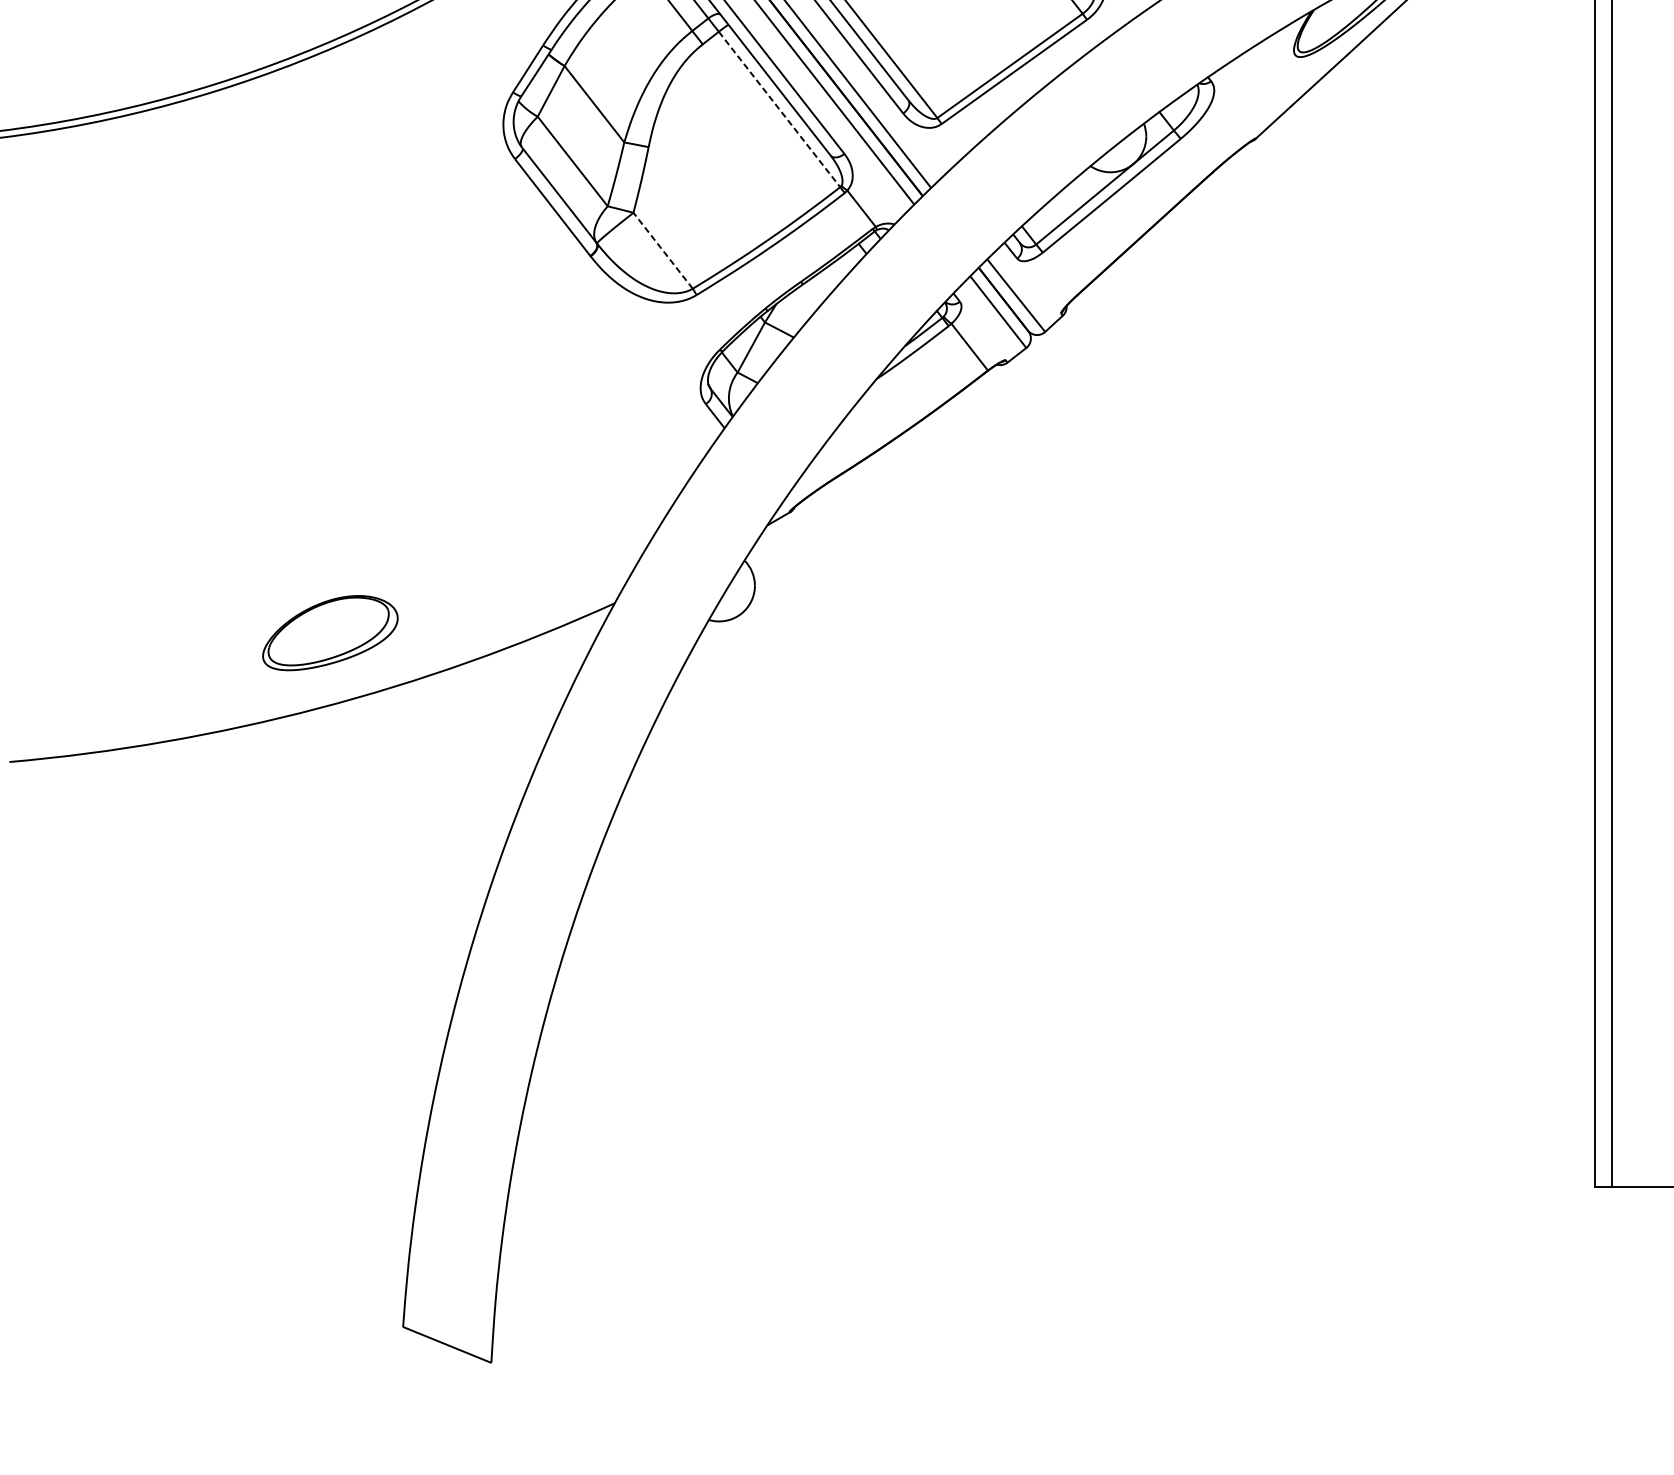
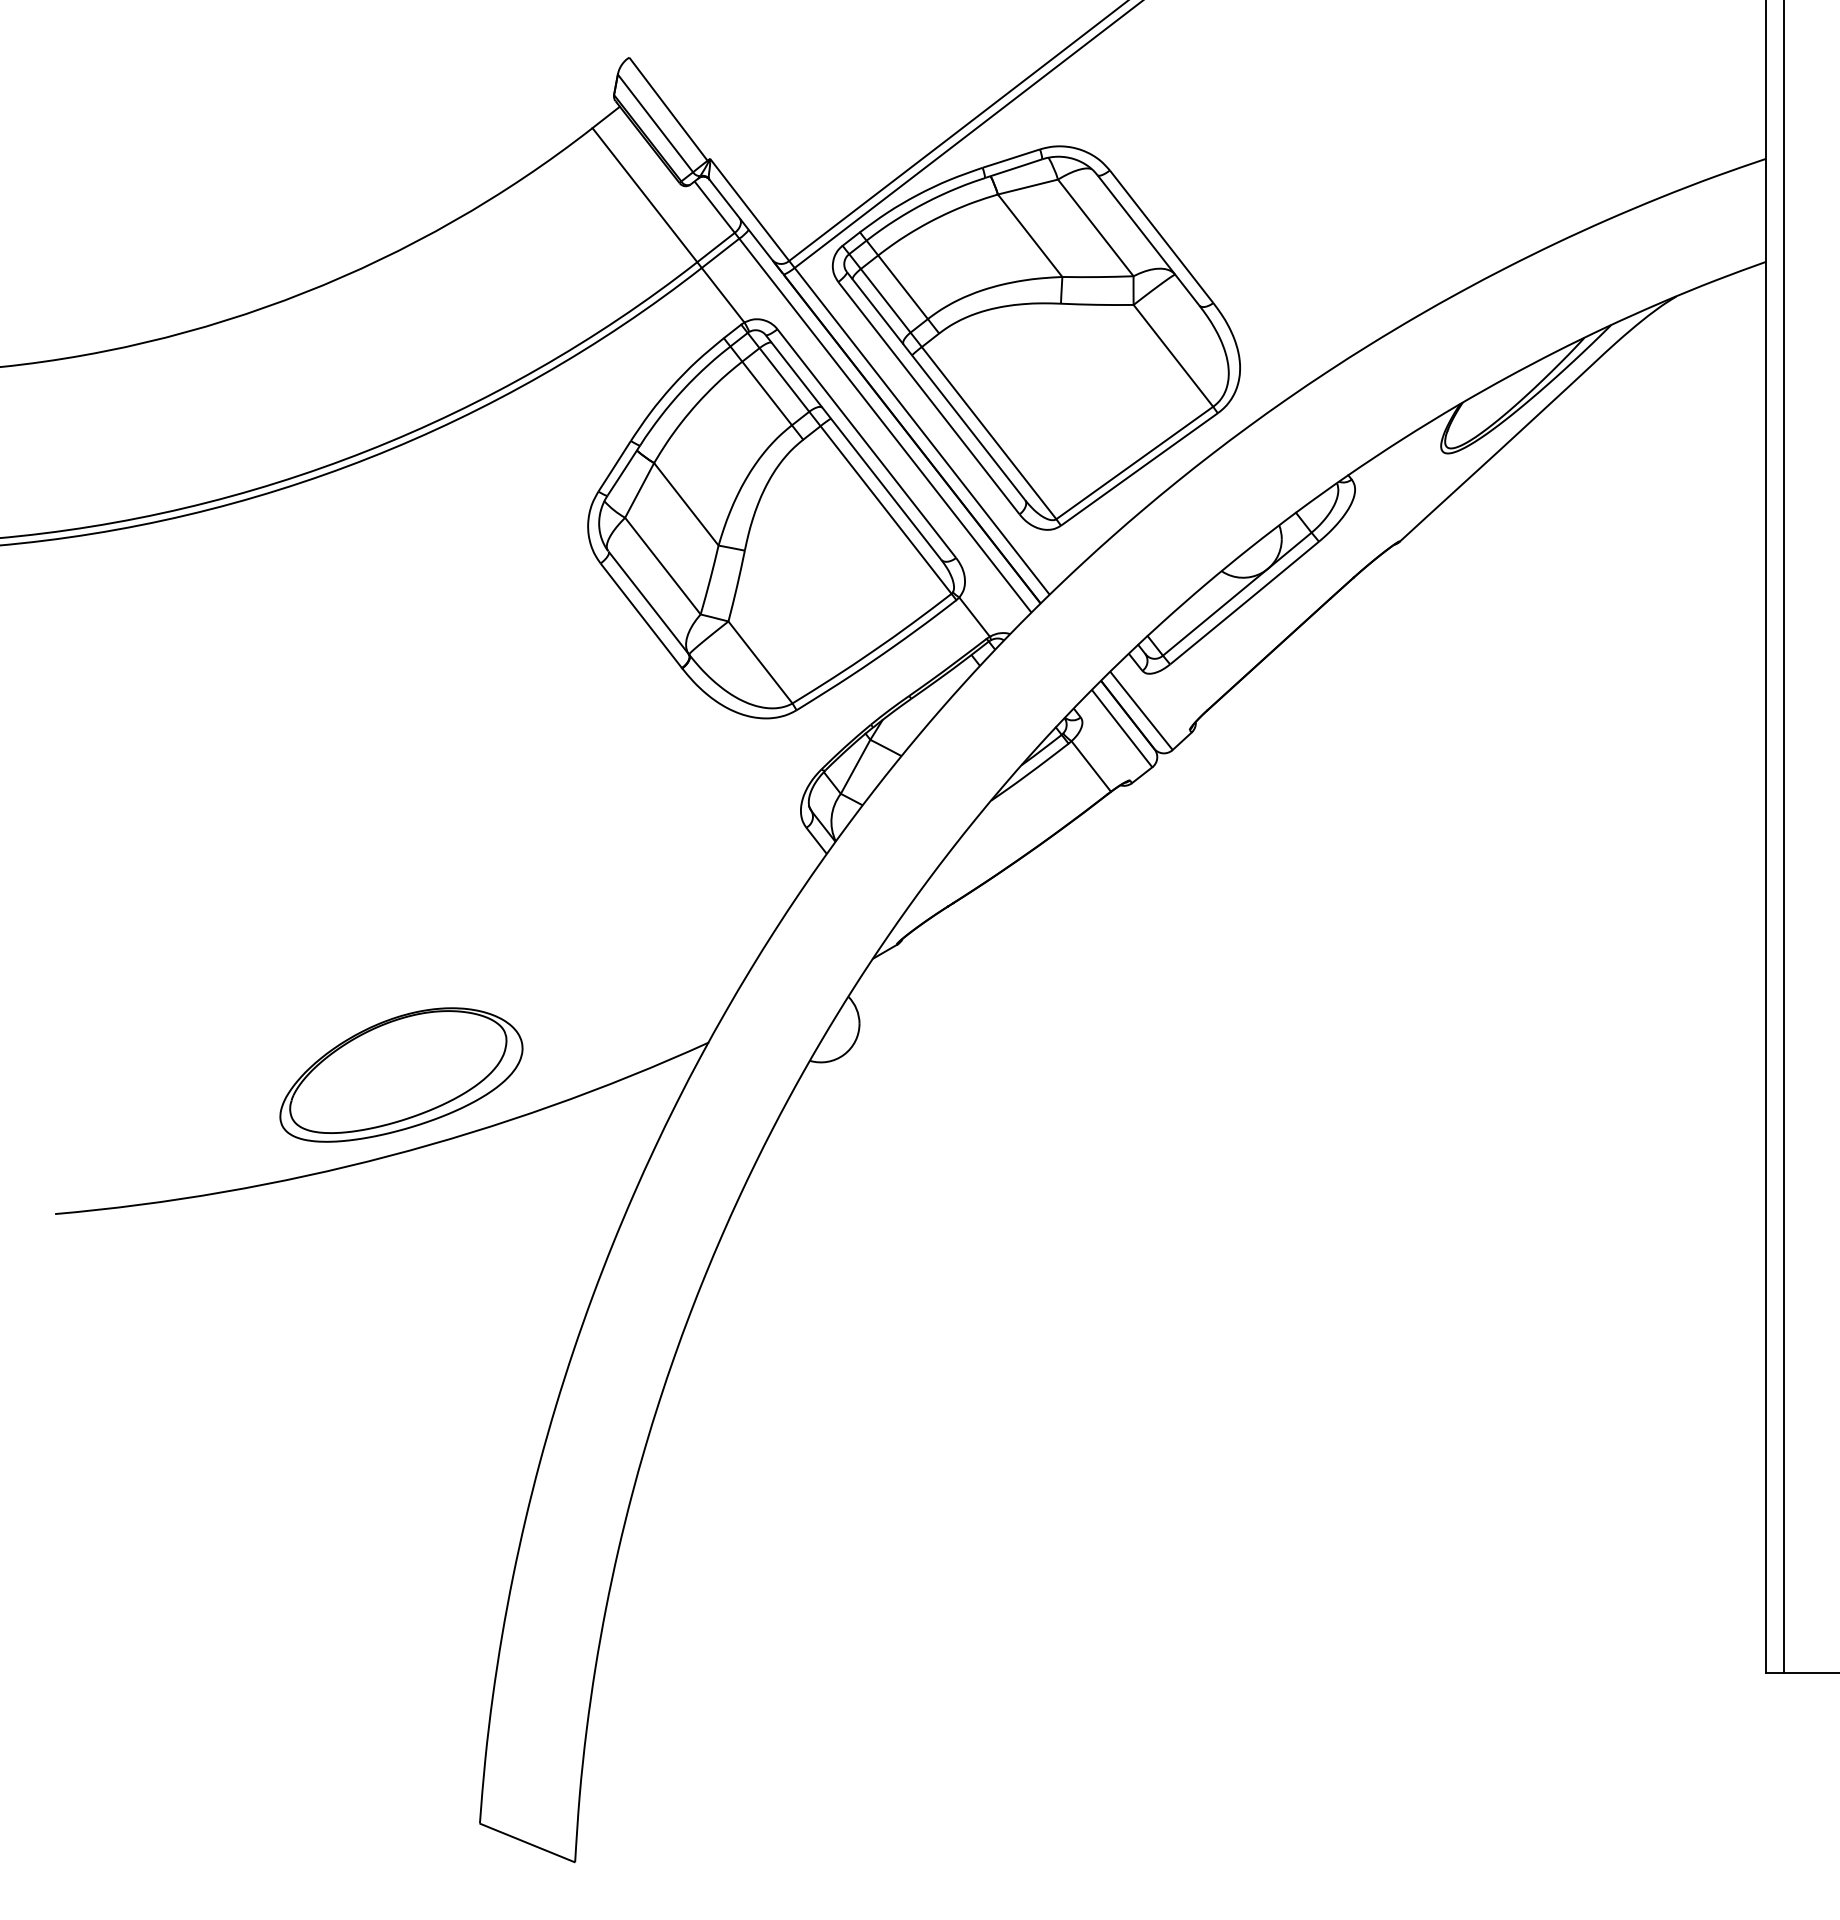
line: (779, 109) -> (886, 510), dashed -> solid
line: (663, 250) -> (760, 662), dashed -> solid
part: (330, 632) -> (401, 1074), size x1.67

